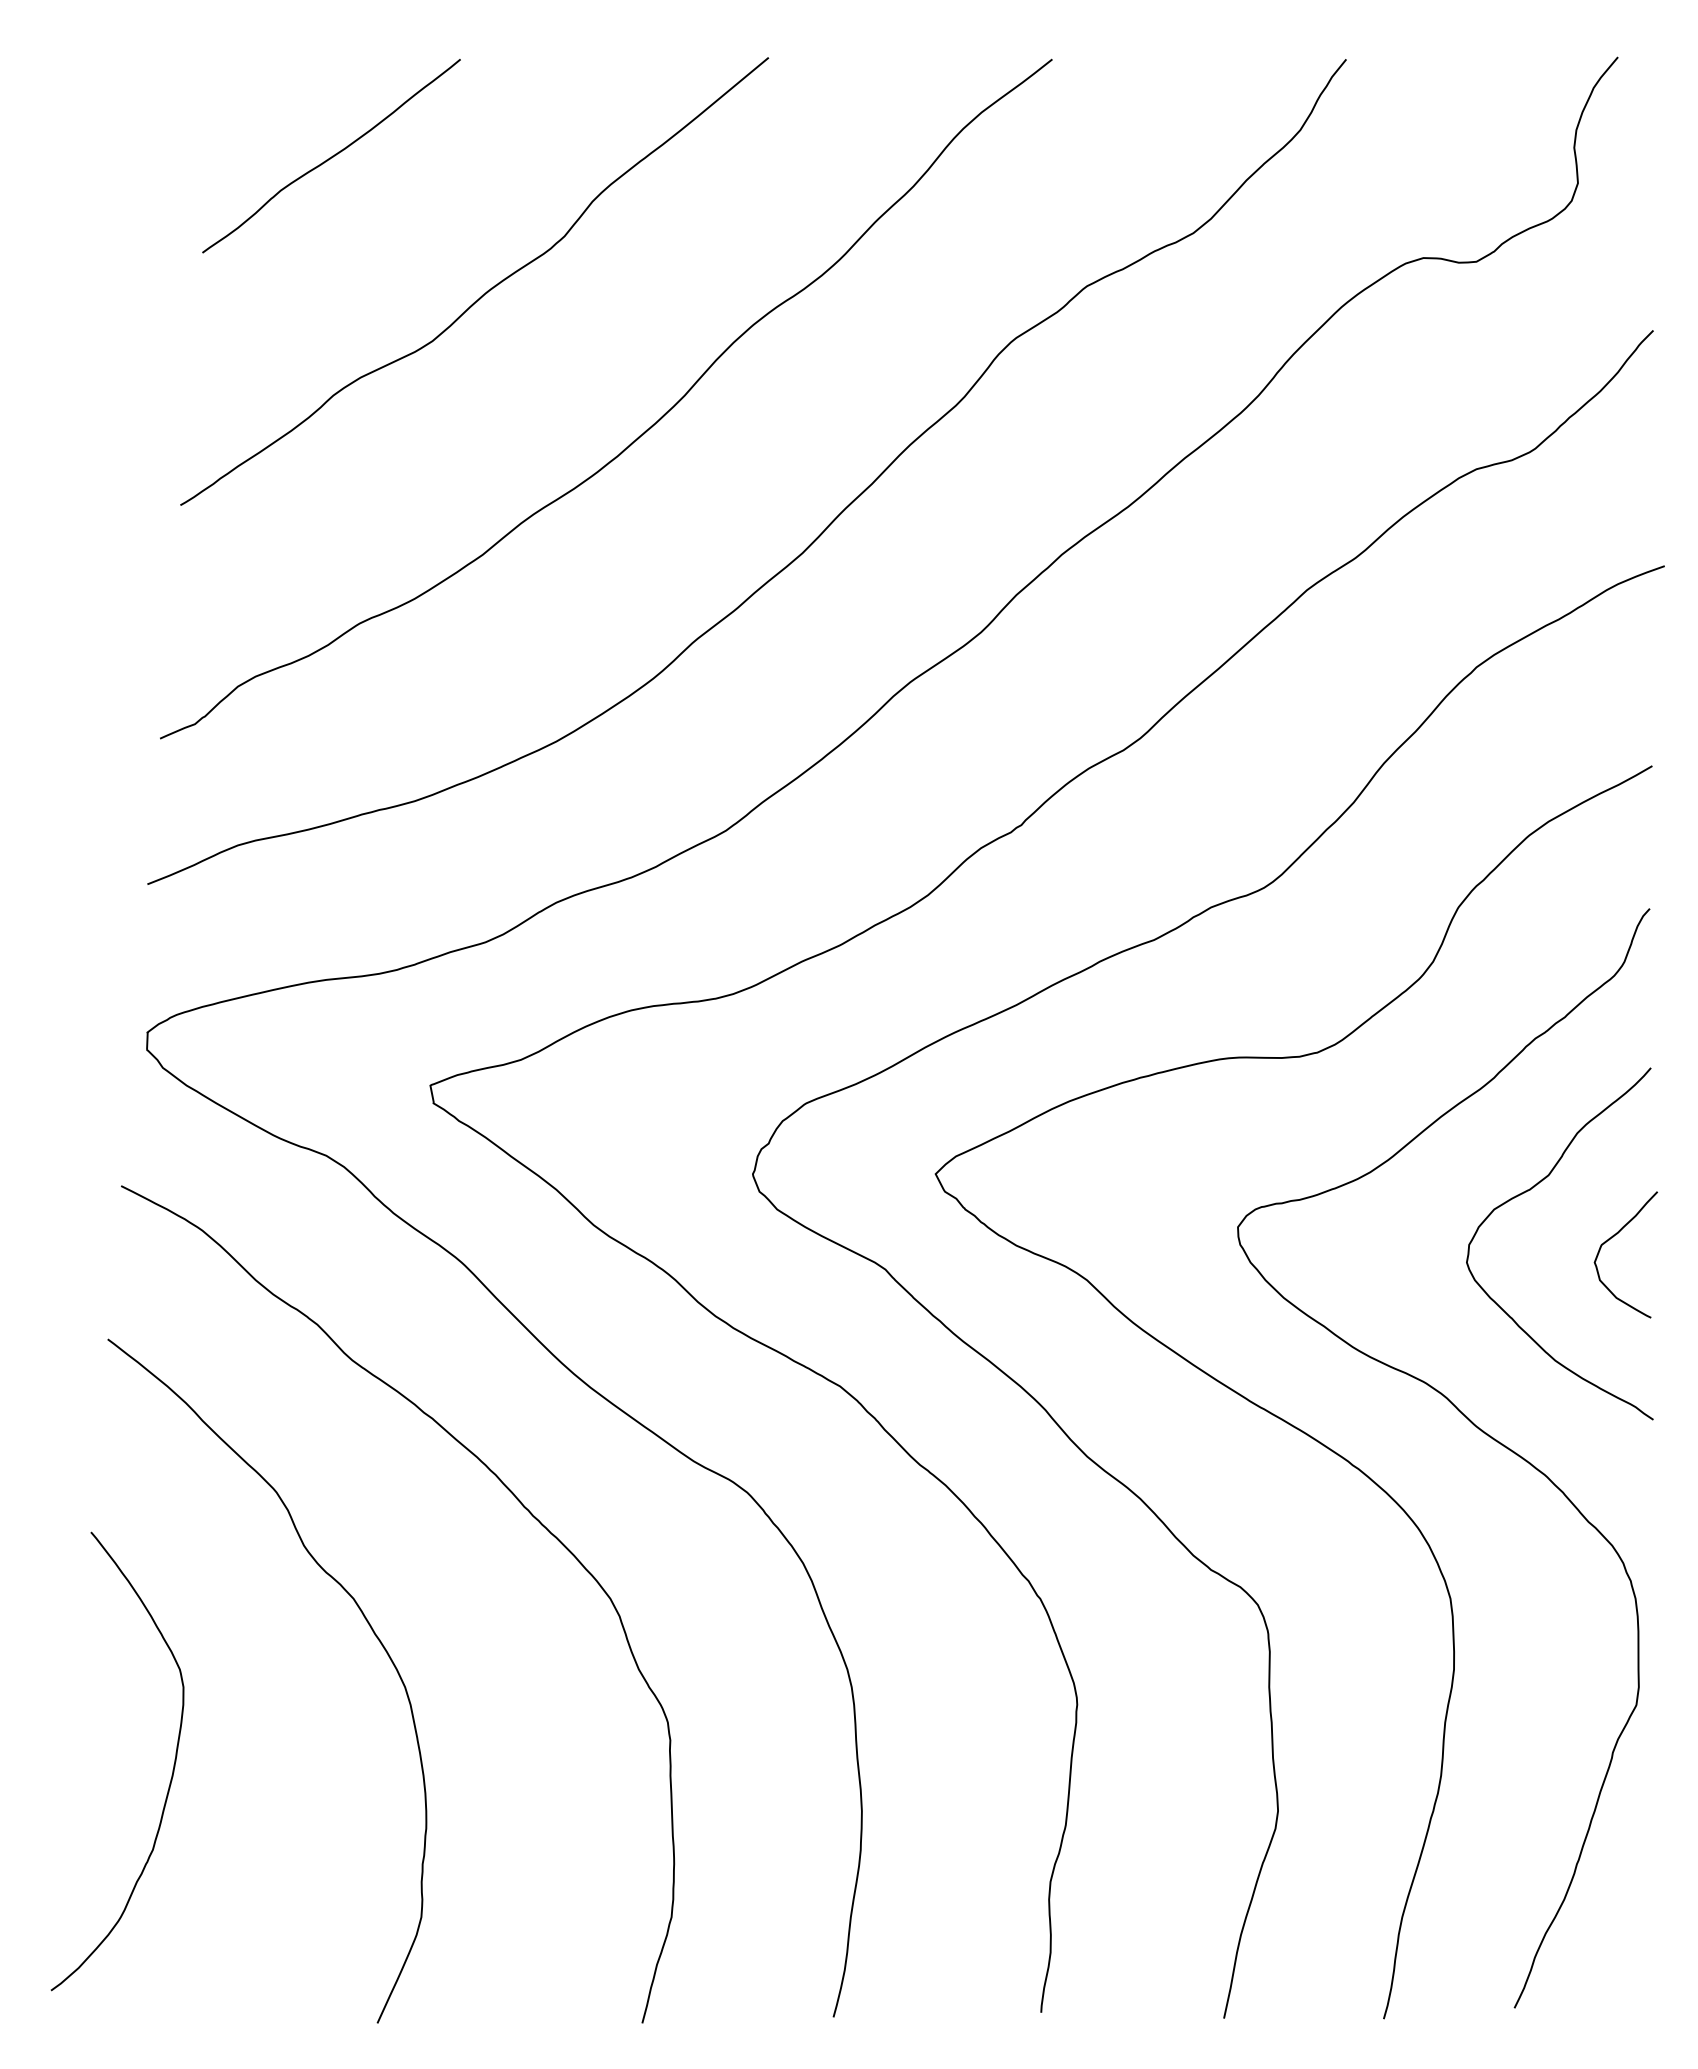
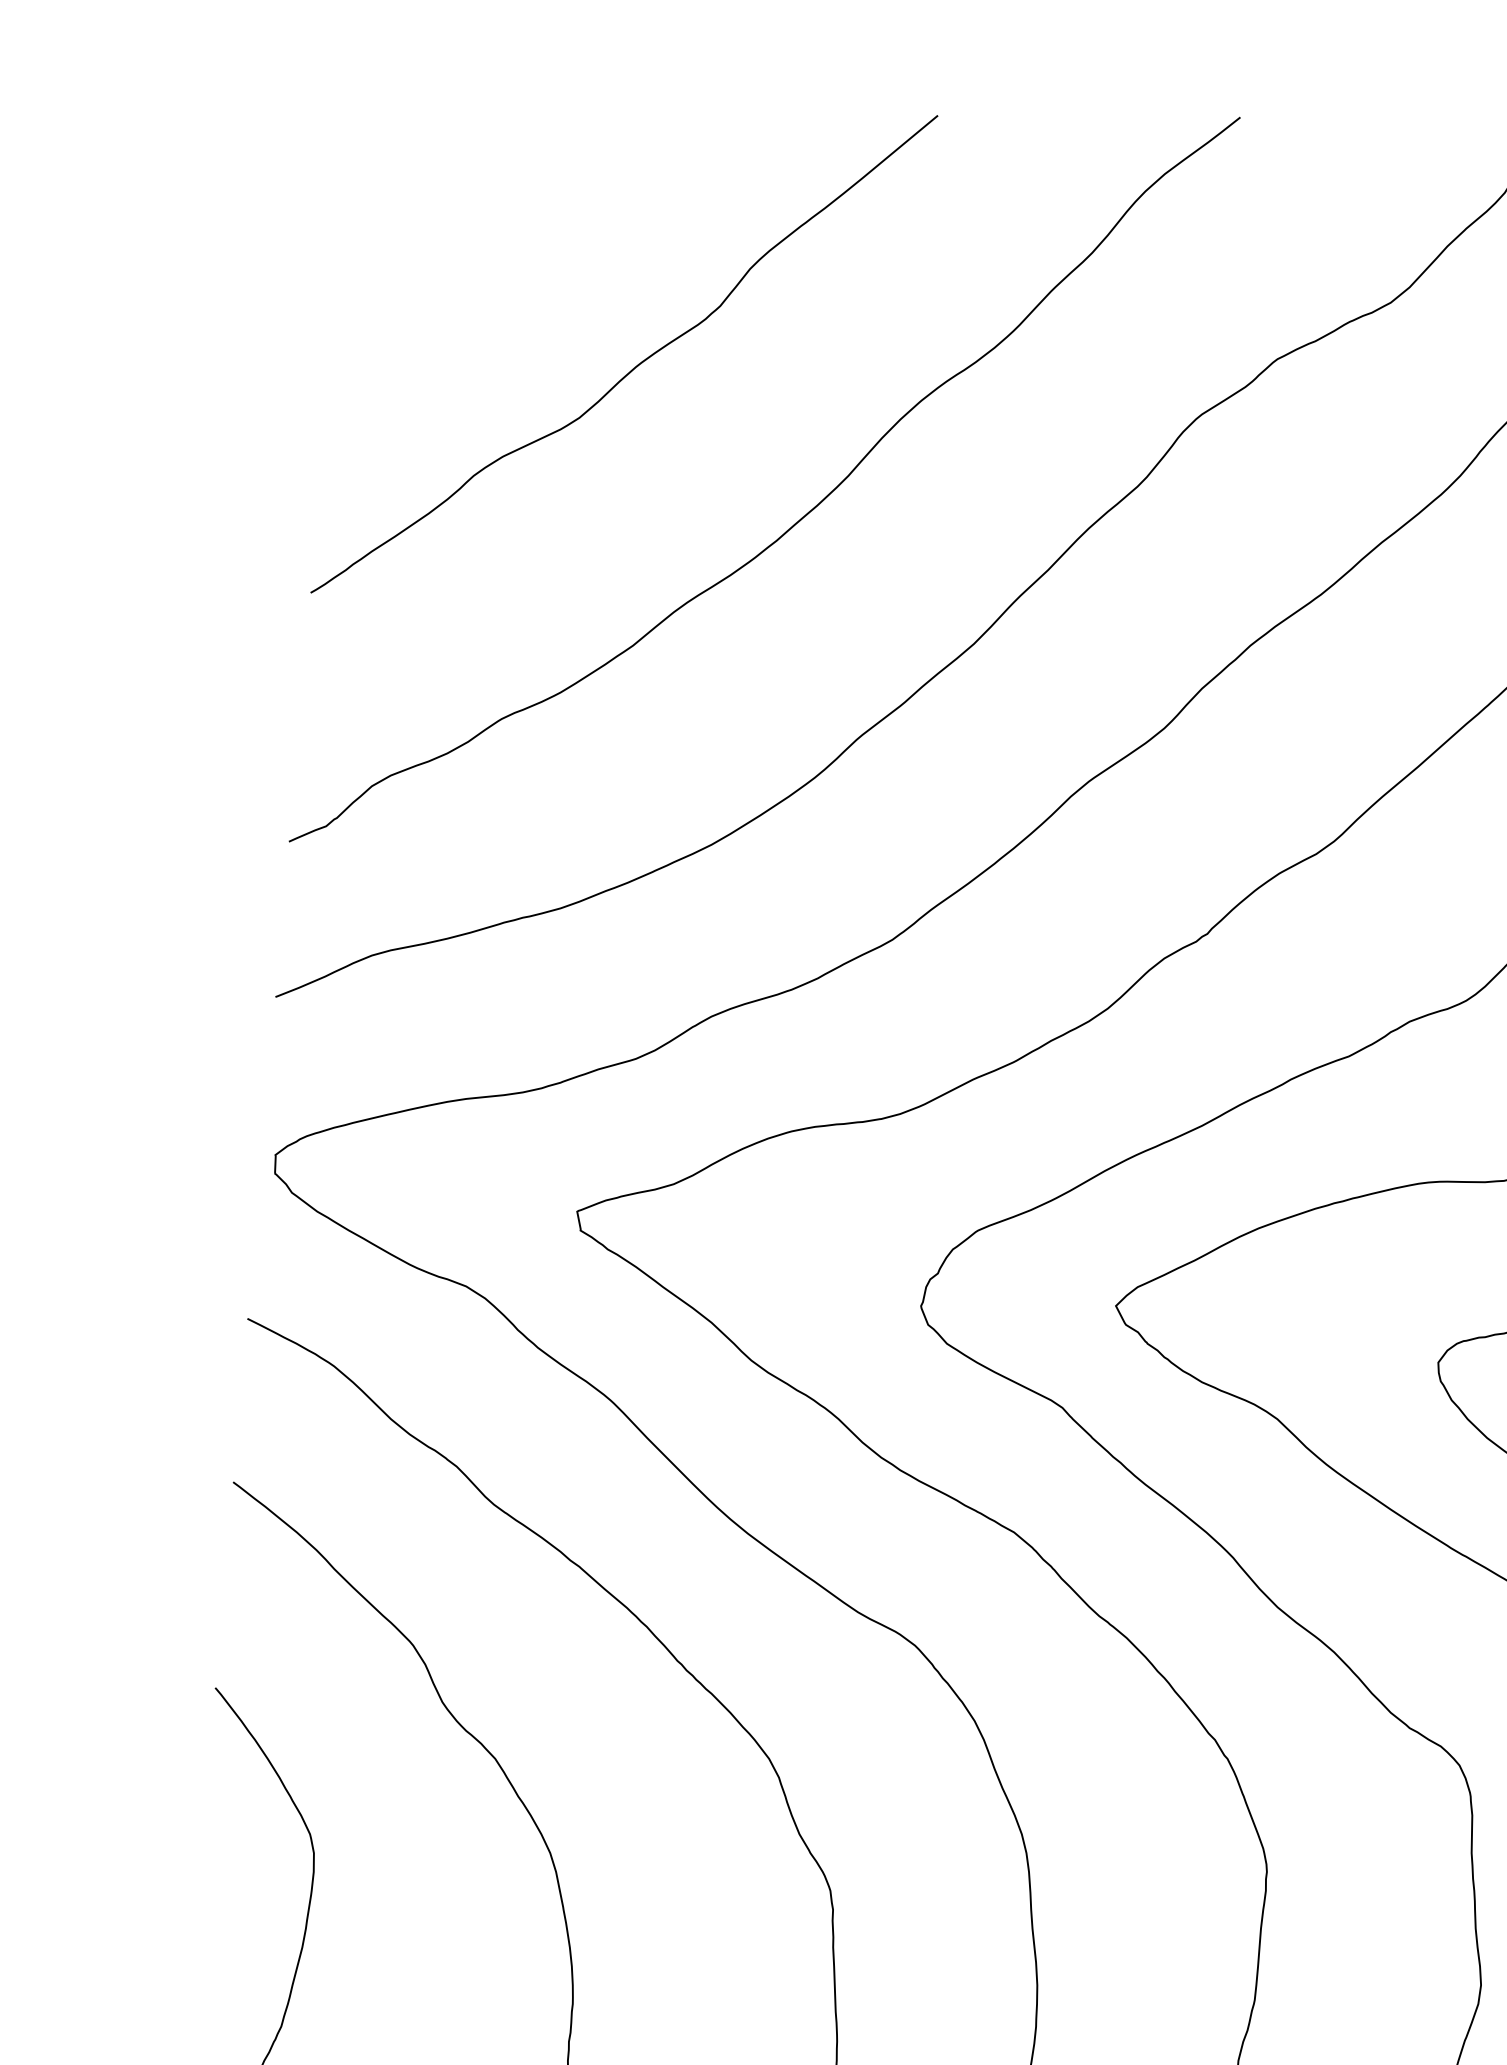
curve: (331, 156) -> (471, 220), removed

